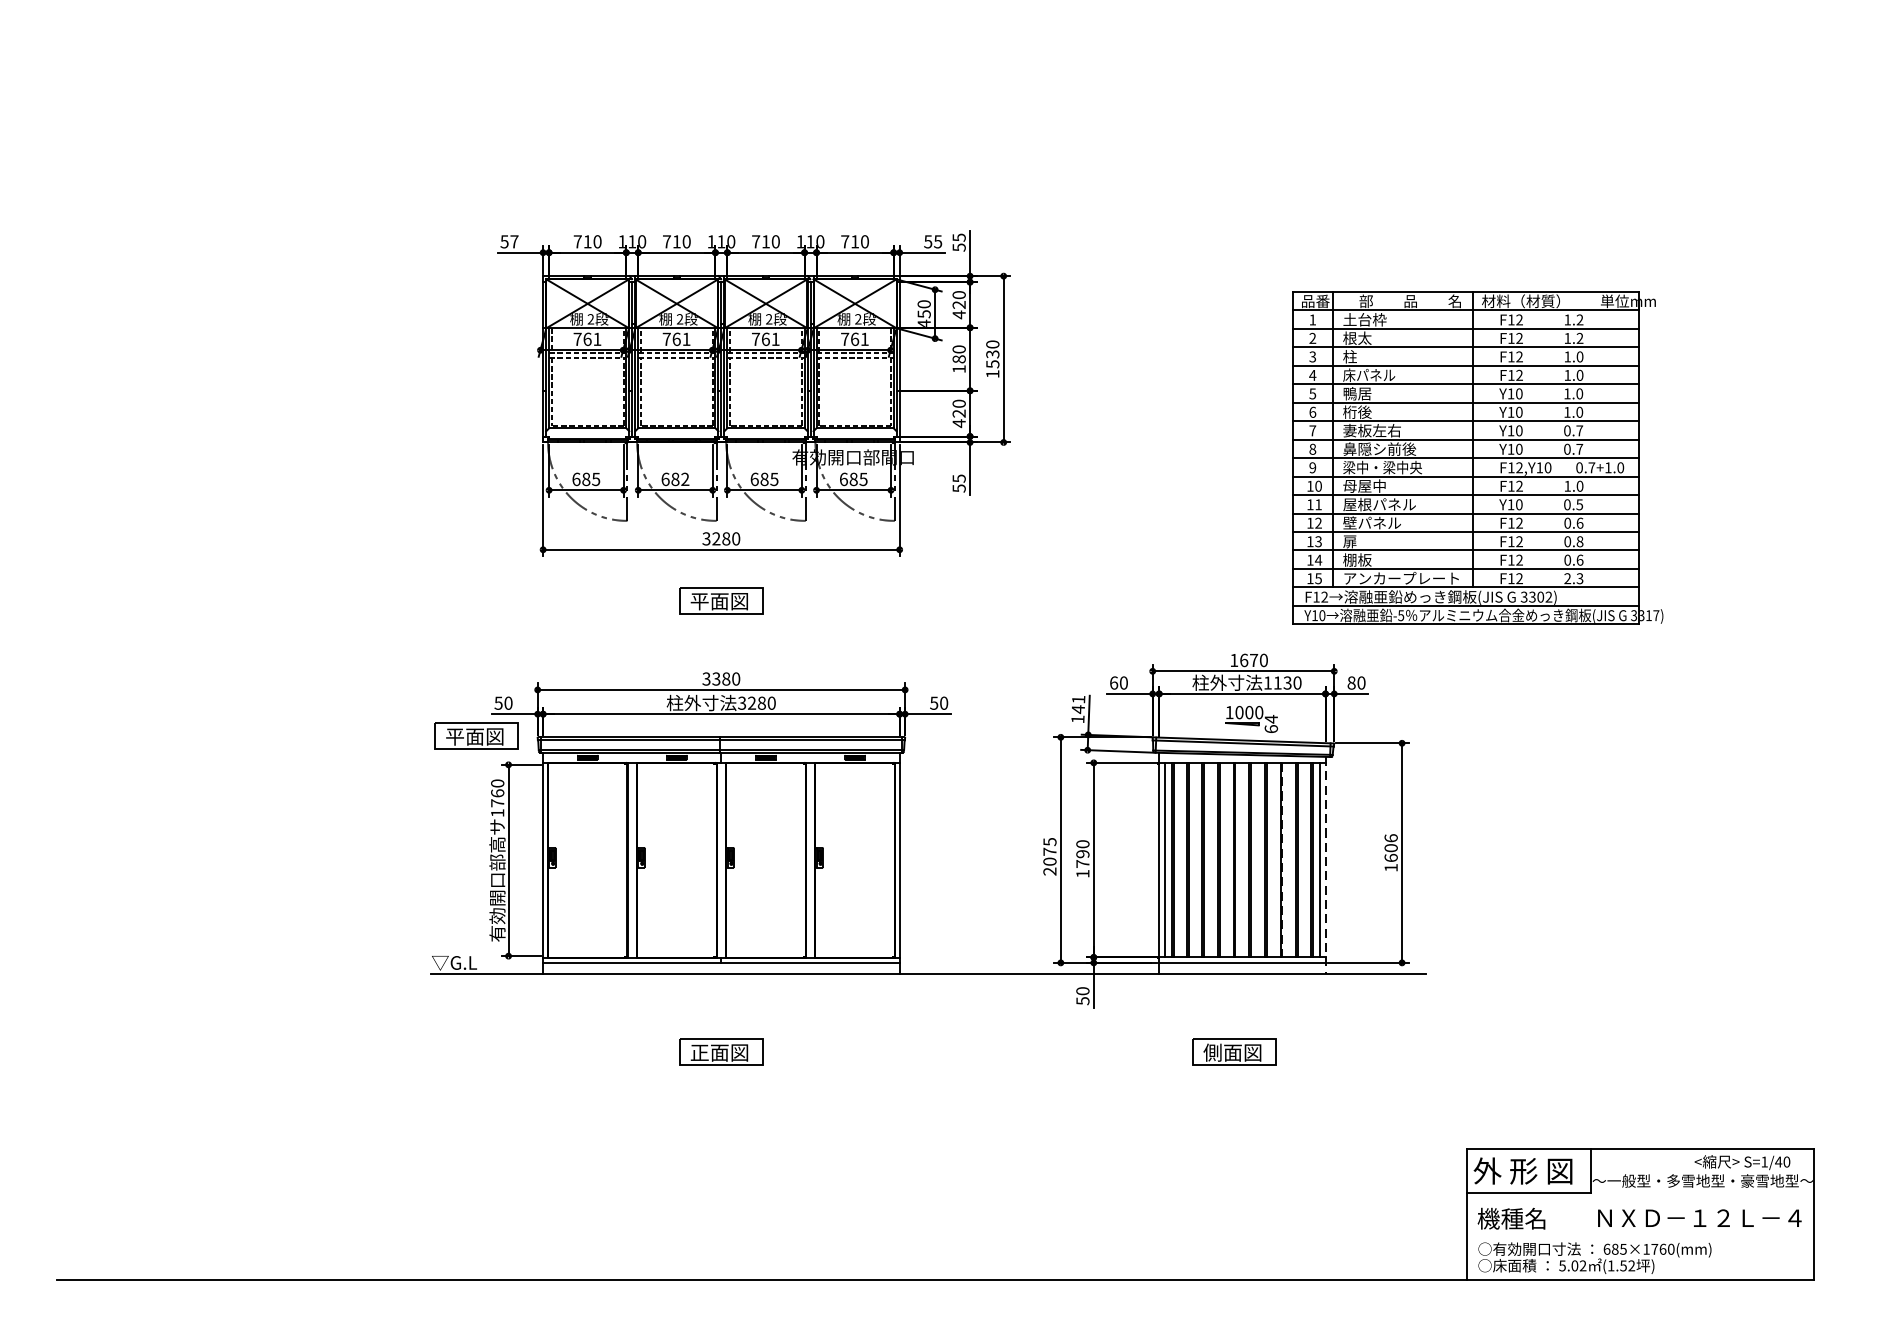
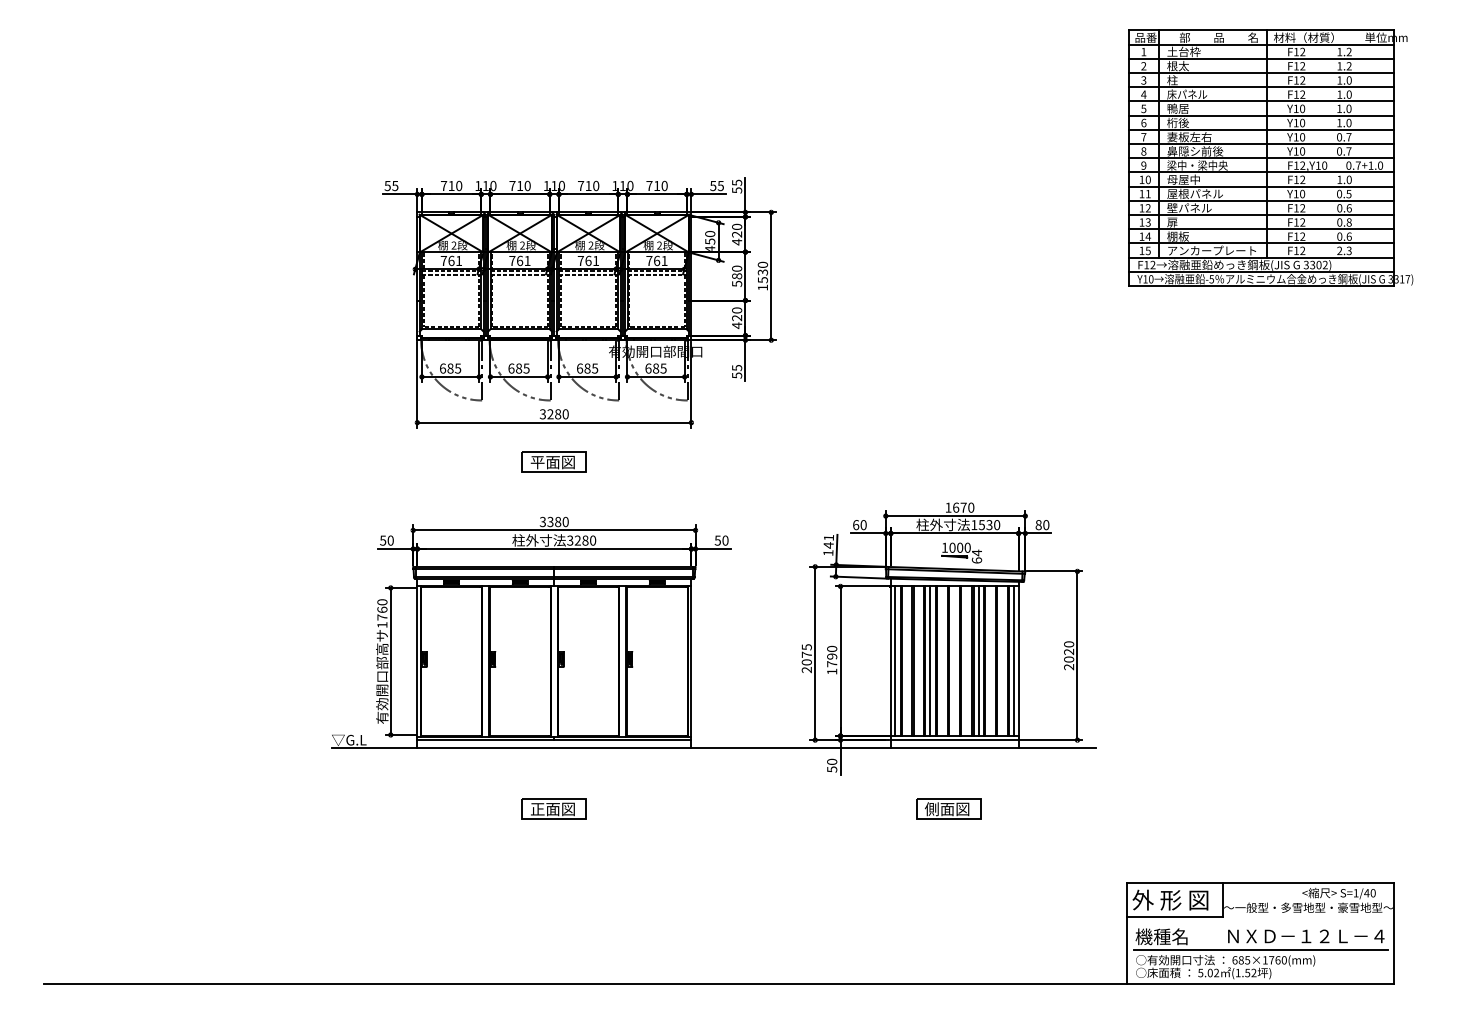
text: (514, 242) -> (395, 186), 57 -> 55
text: (959, 368) -> (737, 283), 180 -> 580
part: (1477, 457) -> (1270, 157), moved
text: (685, 479) -> (526, 368), 682 -> 685
text: (1277, 683) -> (981, 525), 1130 -> 1530
part: (475, 735) -> (365, 565), removed
text: (1391, 852) -> (1069, 655), 1606 -> 2020
line: (1210, 859) -> (930, 660), added
line: (1273, 859) -> (978, 660), added
line: (1282, 860) -> (985, 661), dashed -> solid
line: (1325, 865) -> (1018, 665), dashed -> solid
line: (1640, 1236) -> (1260, 950), added

